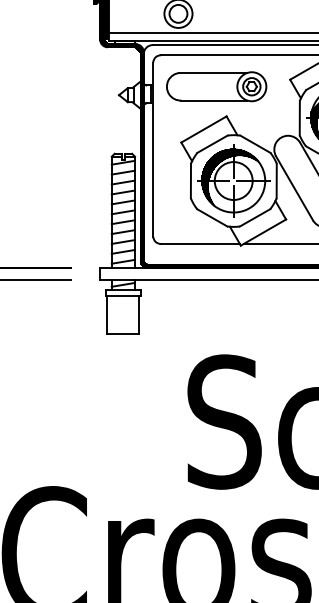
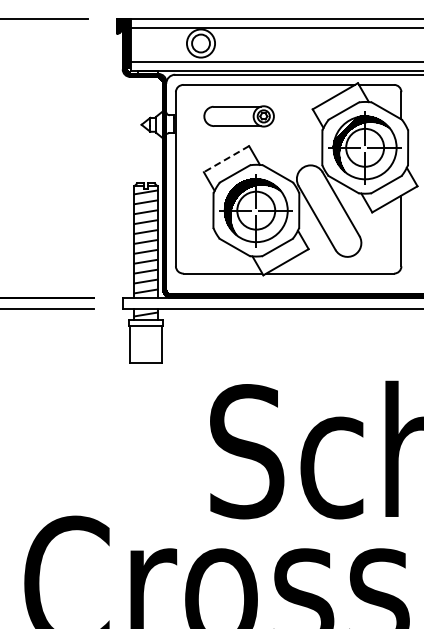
part: (215, 86) -> (238, 116), size x0.7
line: (203, 129) -> (226, 159), solid -> dashed

